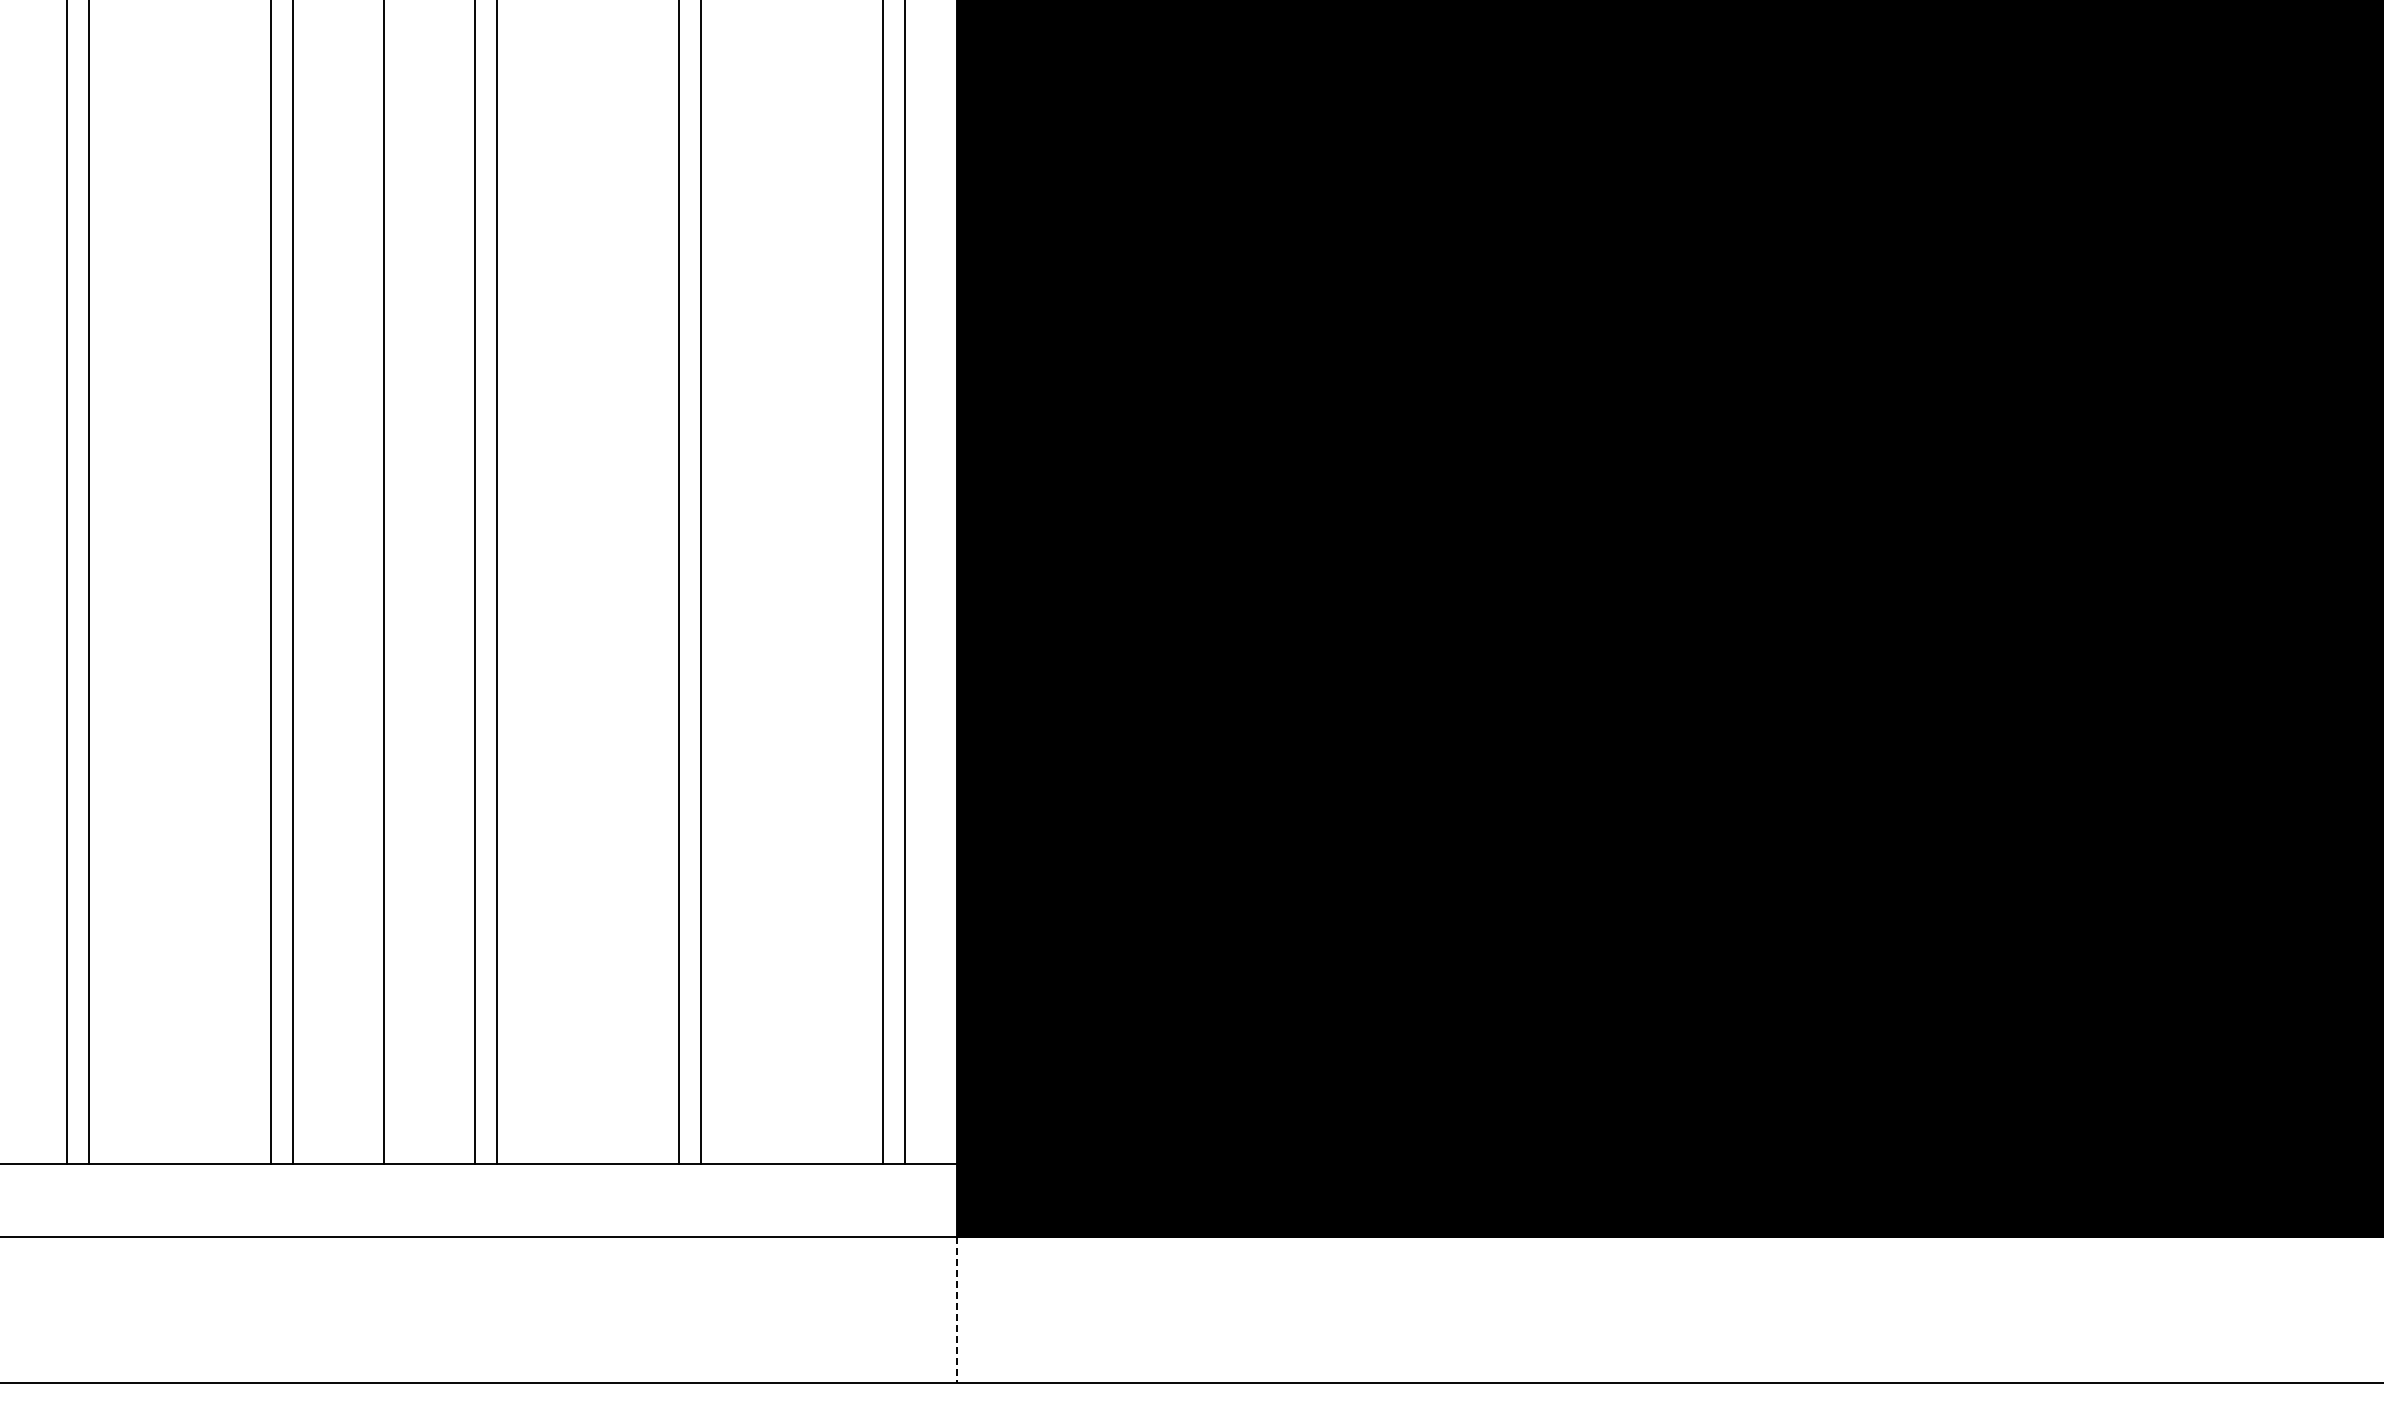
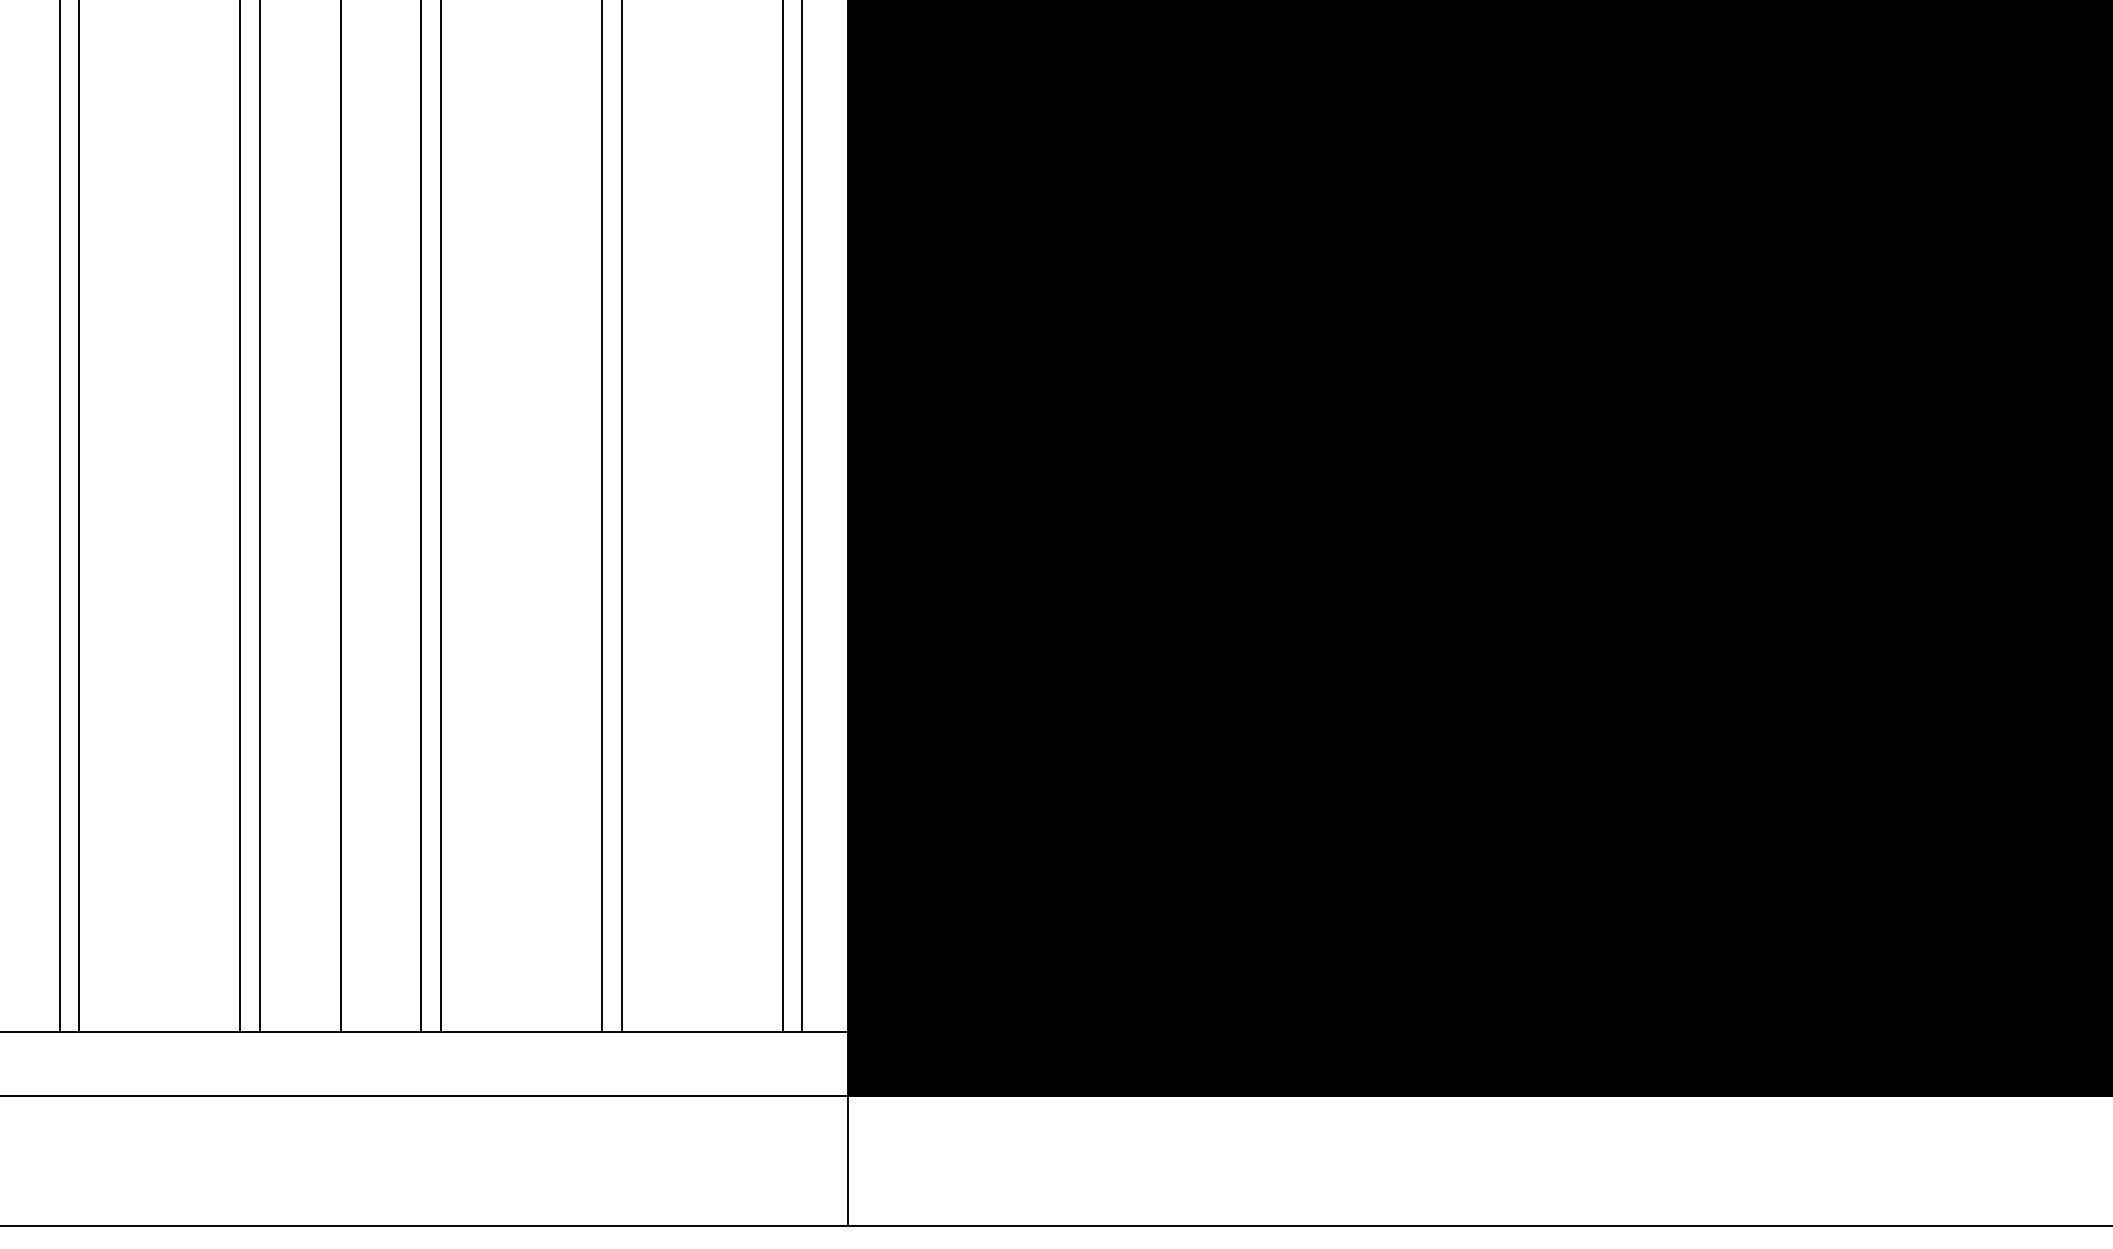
line: (956, 1309) -> (847, 1160), dashed -> solid

